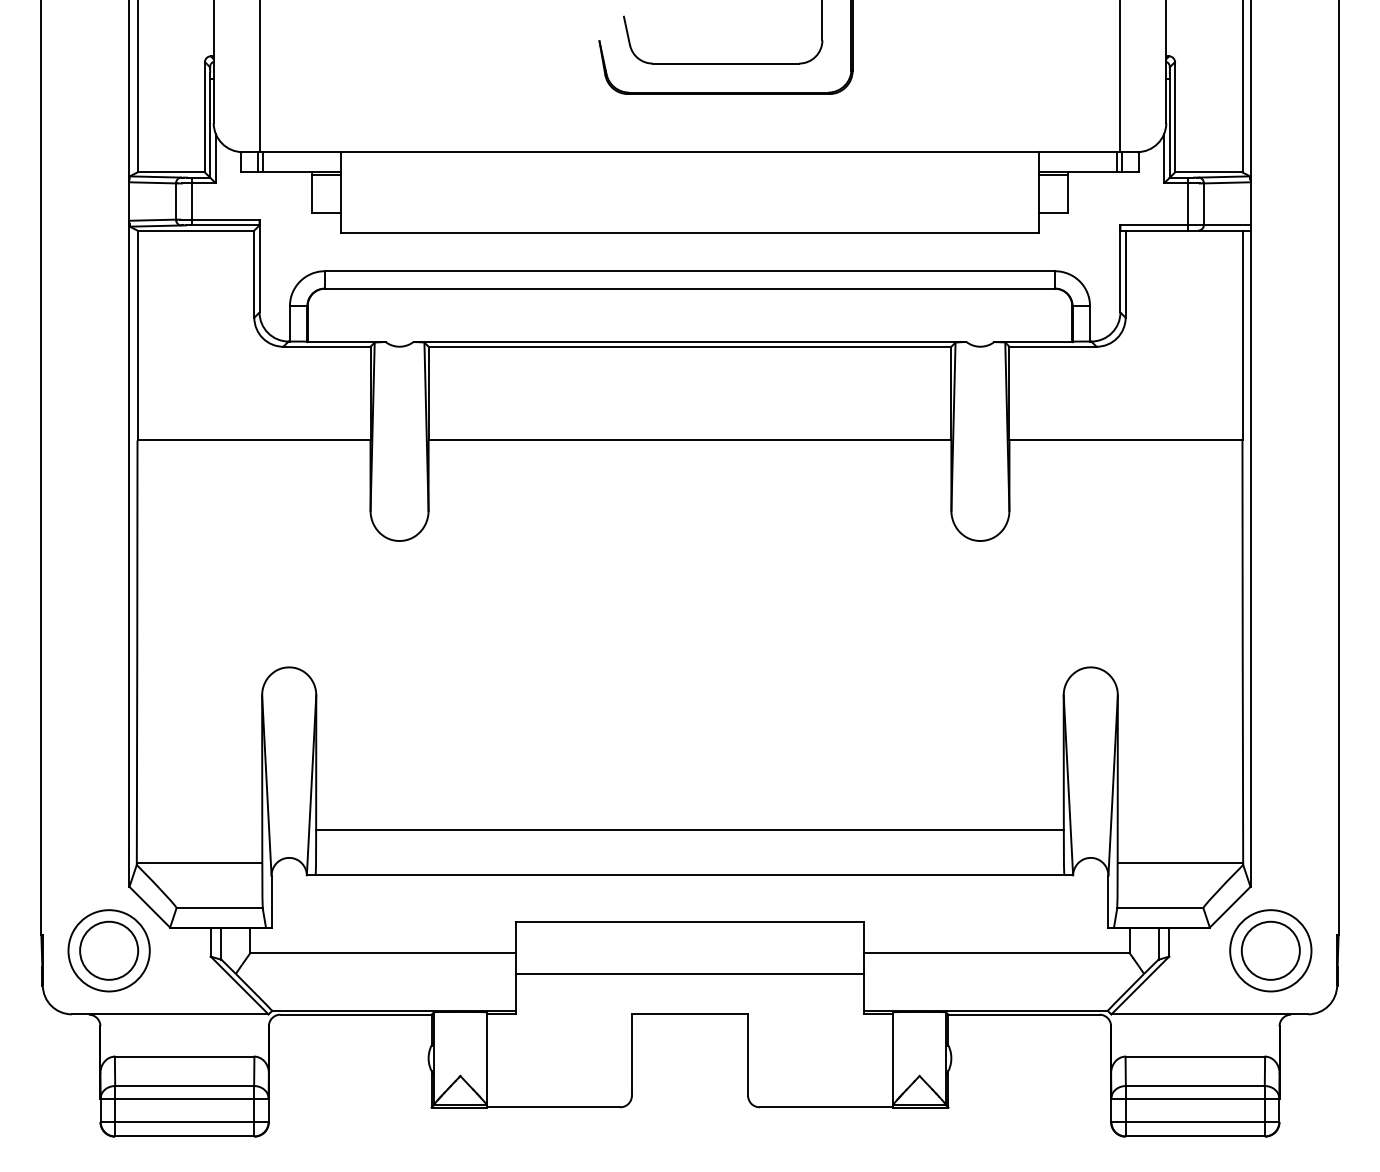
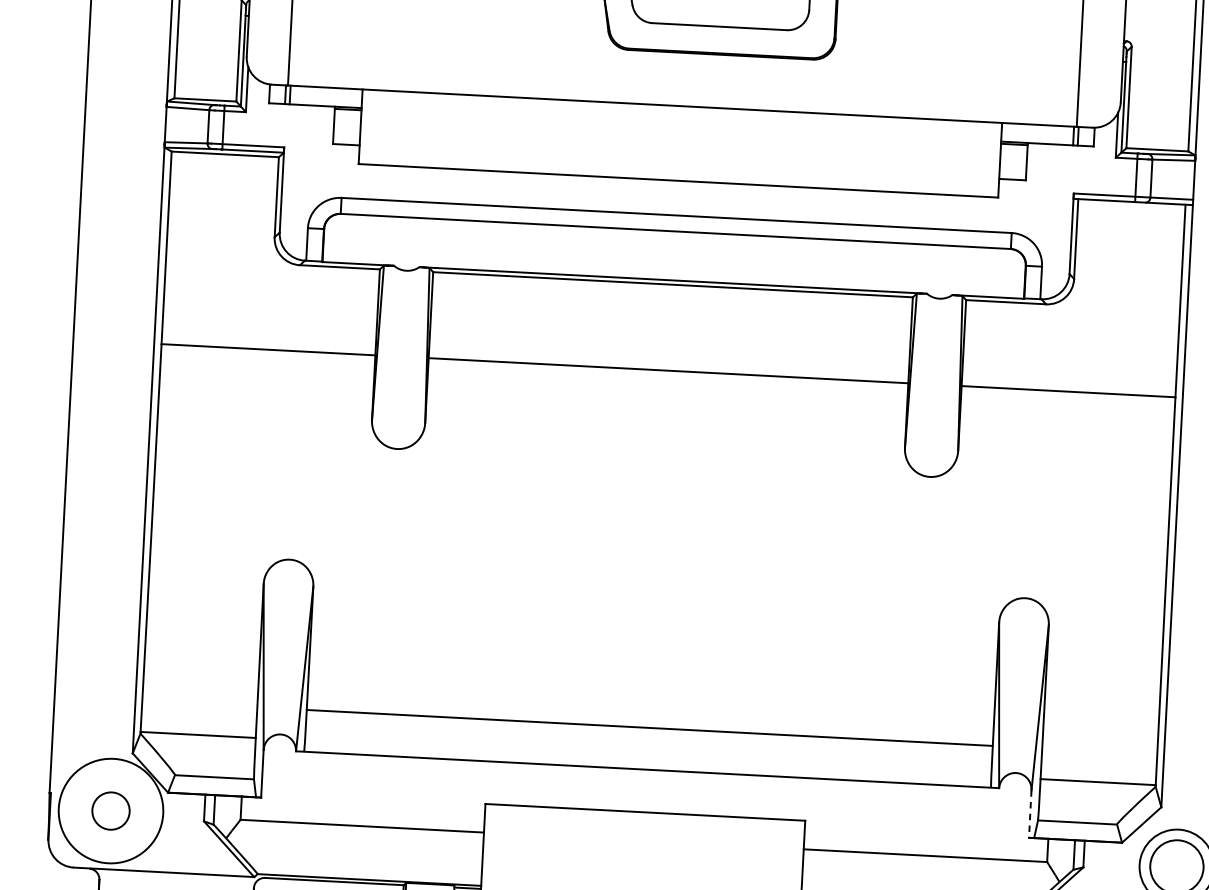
line: (1108, 901) -> (1030, 813), solid -> dashed
circle: (108, 950) -> (110, 810), size x1.4
circle: (109, 950) -> (111, 810), size x0.7
line: (689, 974) -> (642, 860), removed

